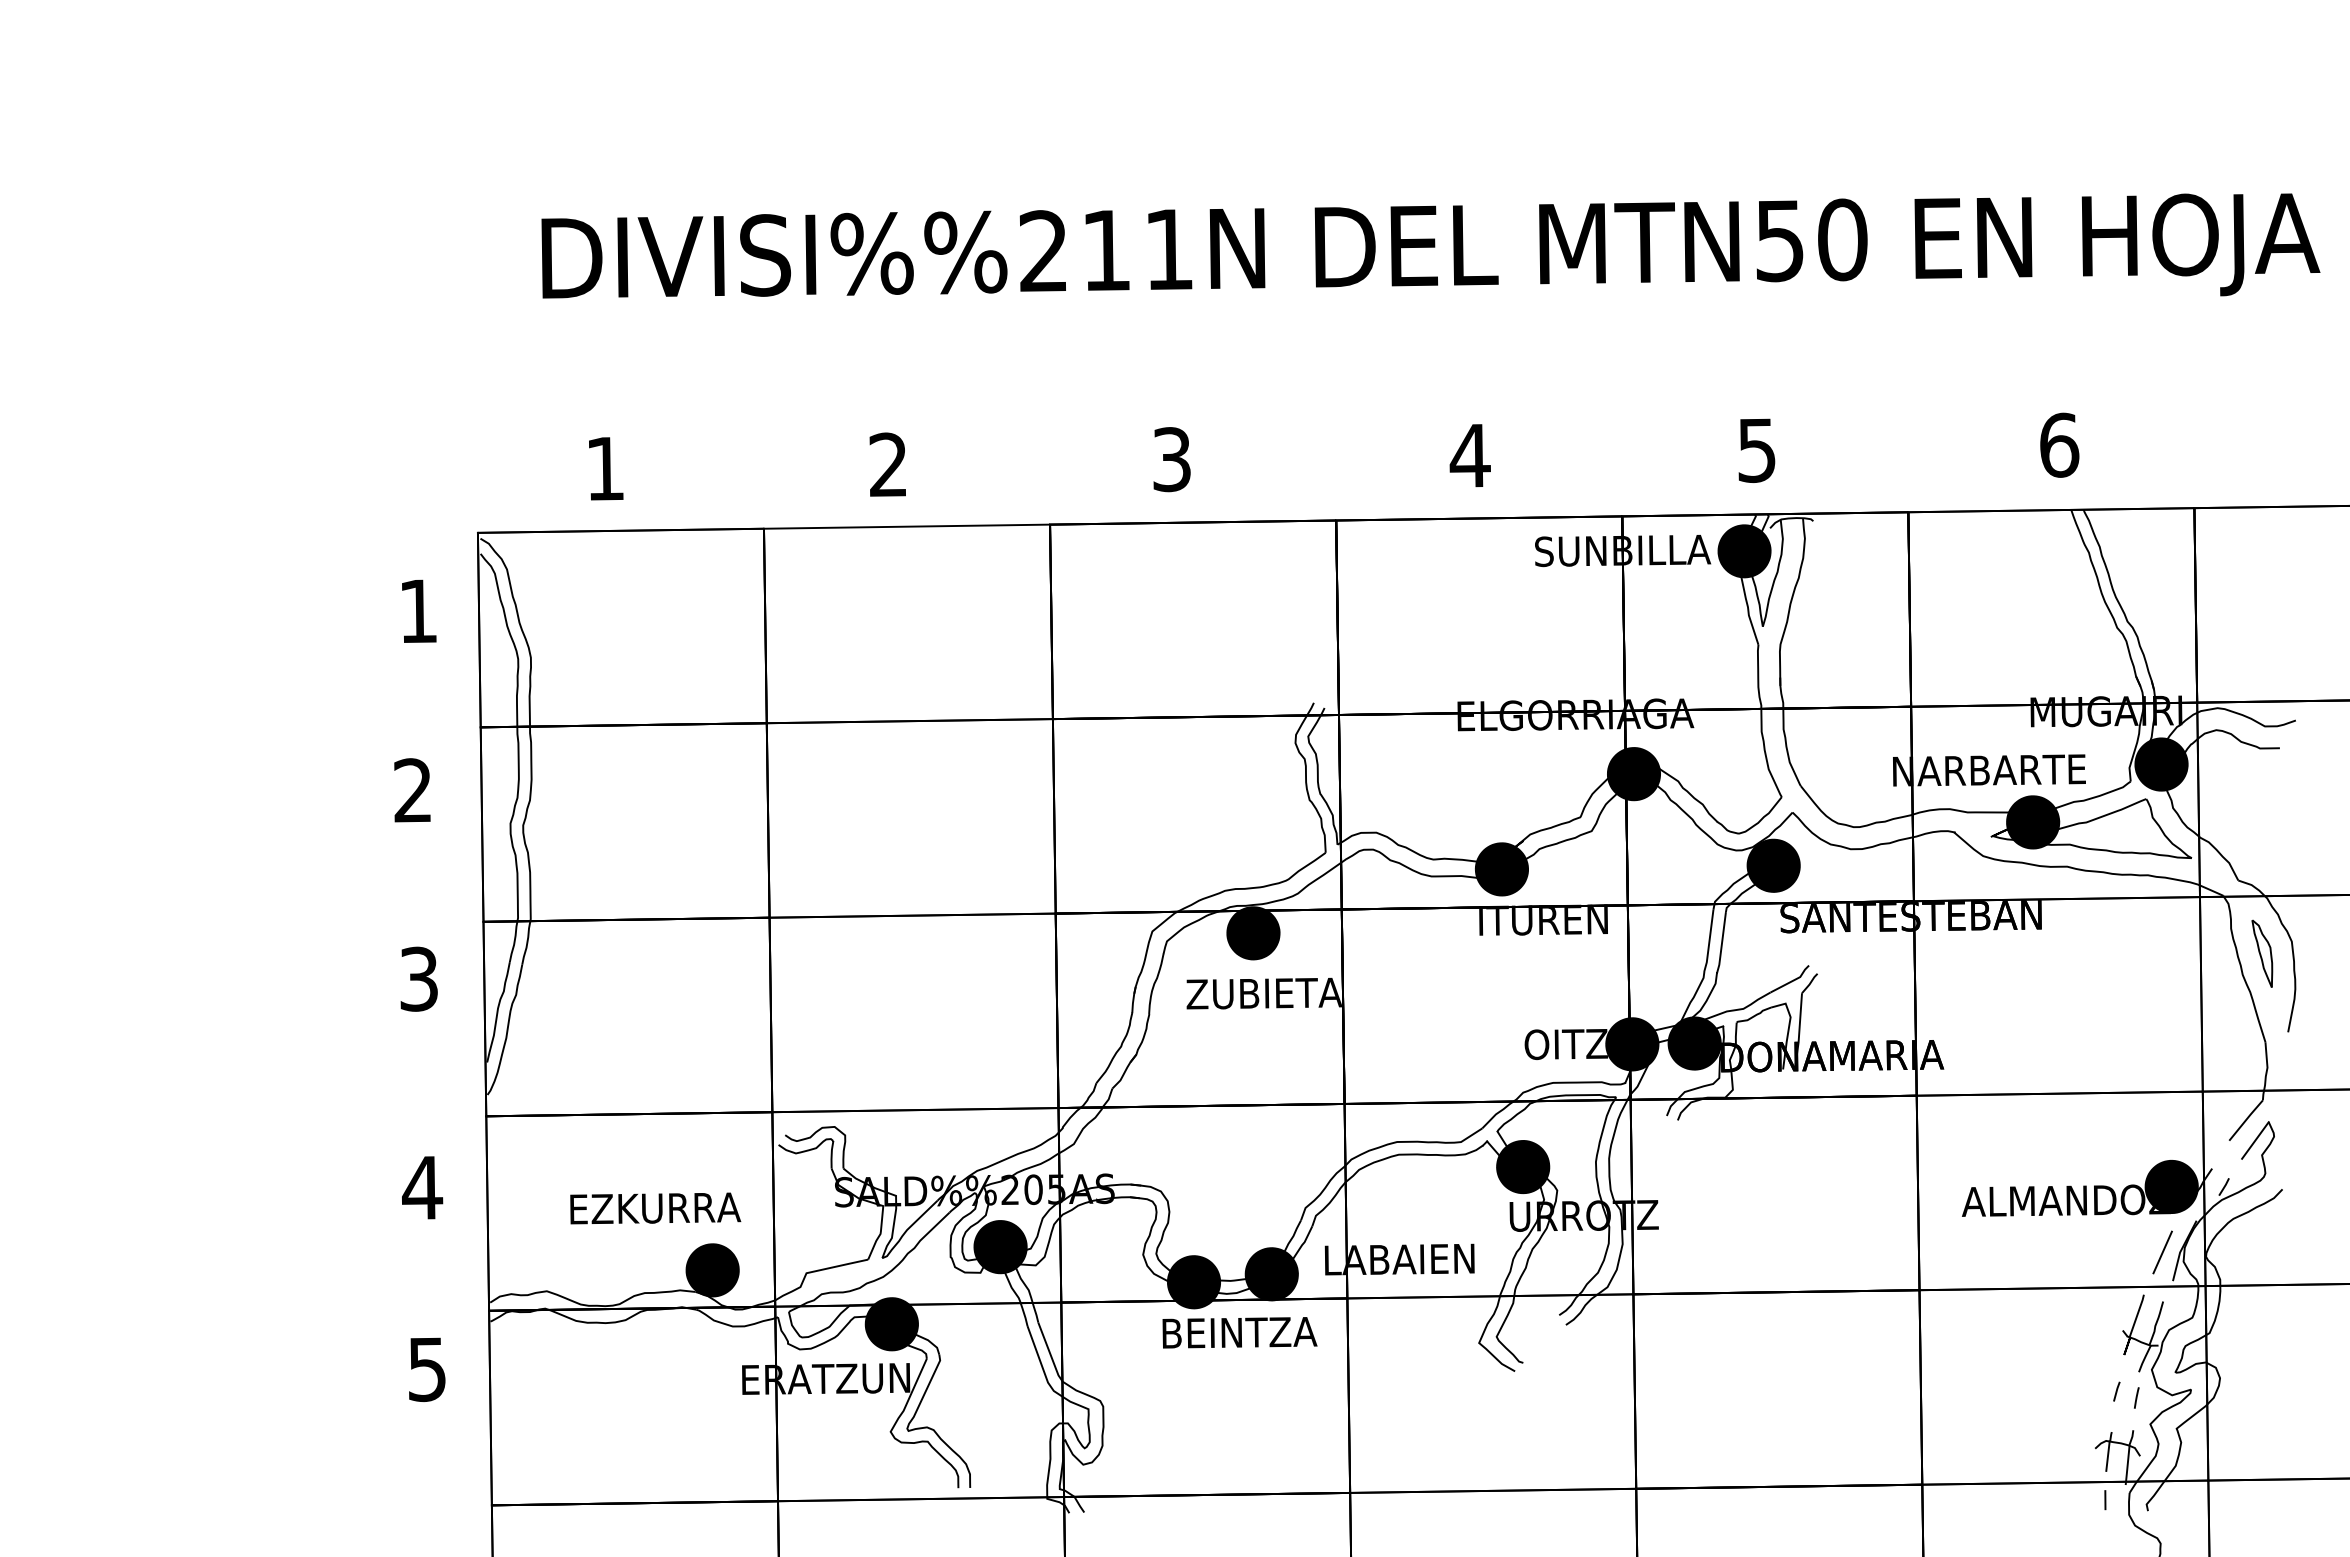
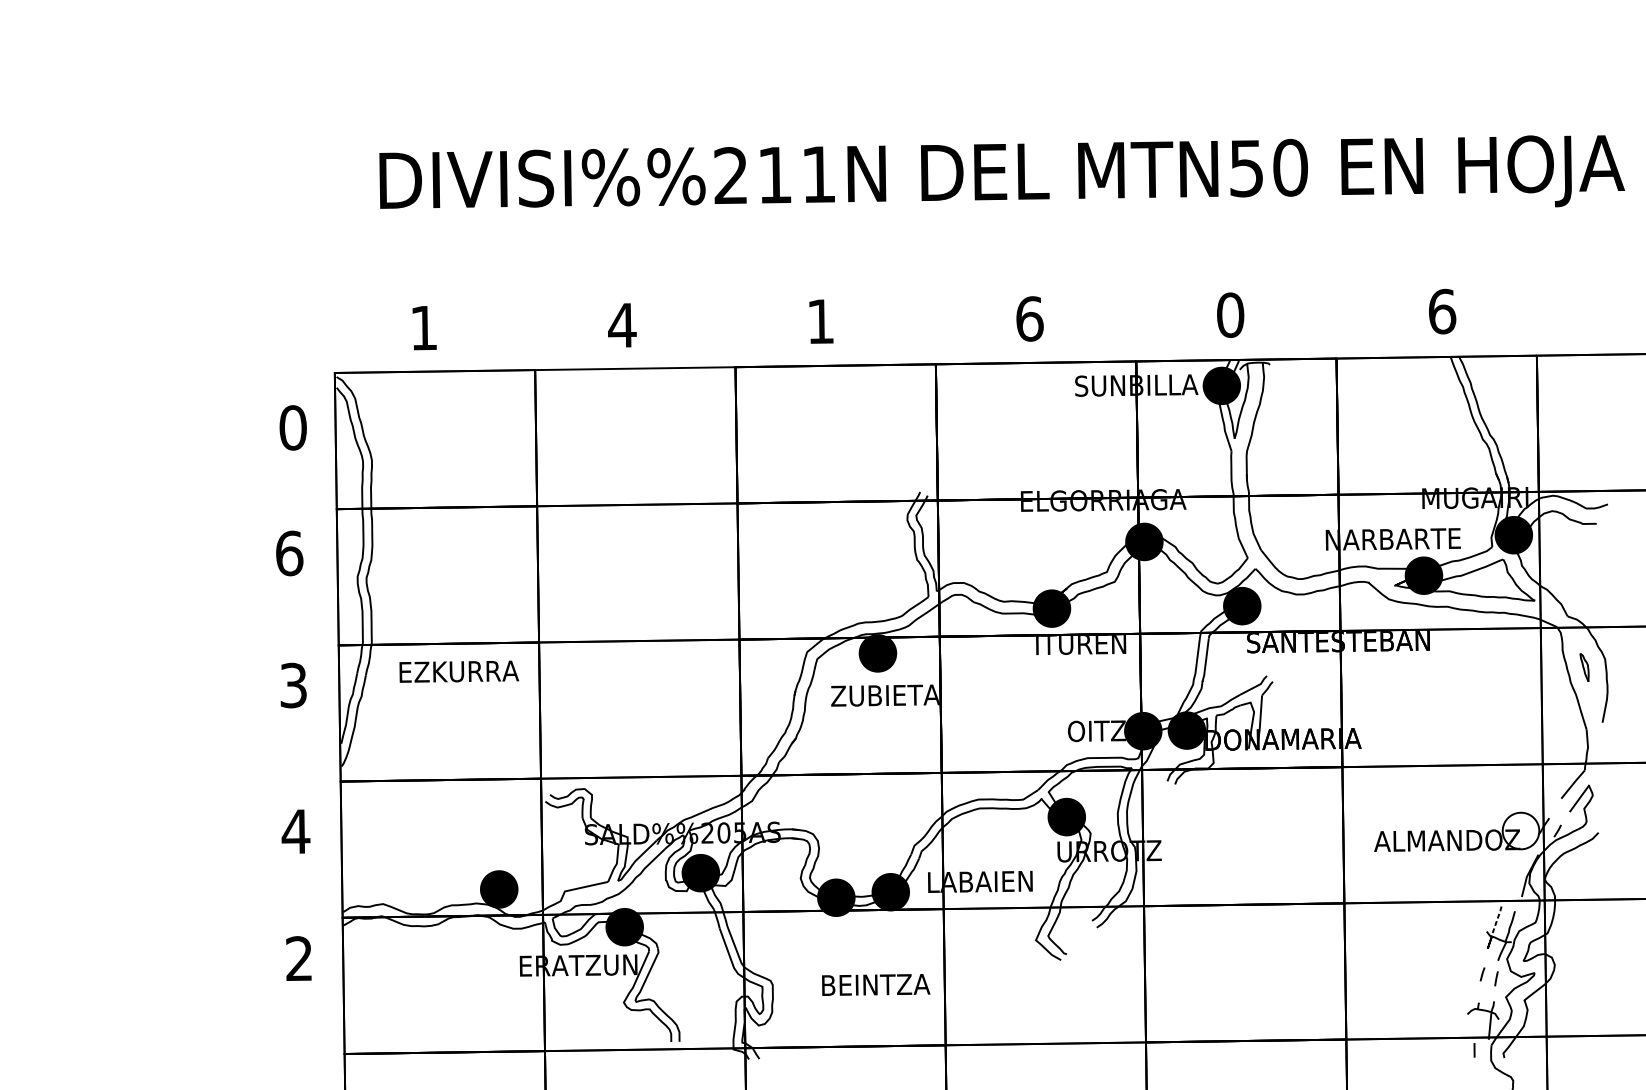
text: (1756, 450) -> (1230, 315), 5 -> 0
text: (1469, 455) -> (1029, 318), 4 -> 6
text: (1171, 459) -> (820, 321), 3 -> 1
text: (888, 464) -> (622, 325), 2 -> 4
text: (418, 610) -> (293, 427), 1 -> 0
text: (413, 790) -> (289, 553), 2 -> 6
part: (2262, 953) -> (1584, 667), size x0.6
fill: (2171, 1186) -> (1520, 830), removed
text: (655, 1208) -> (459, 671), moved
line: (2162, 1252) -> (1514, 876), removed
line: (2137, 1315) -> (1497, 921), solid -> dashed
text: (1239, 1332) -> (875, 984), moved
text: (426, 1369) -> (298, 958), 5 -> 2
line: (2107, 1455) -> (1476, 1019), removed

